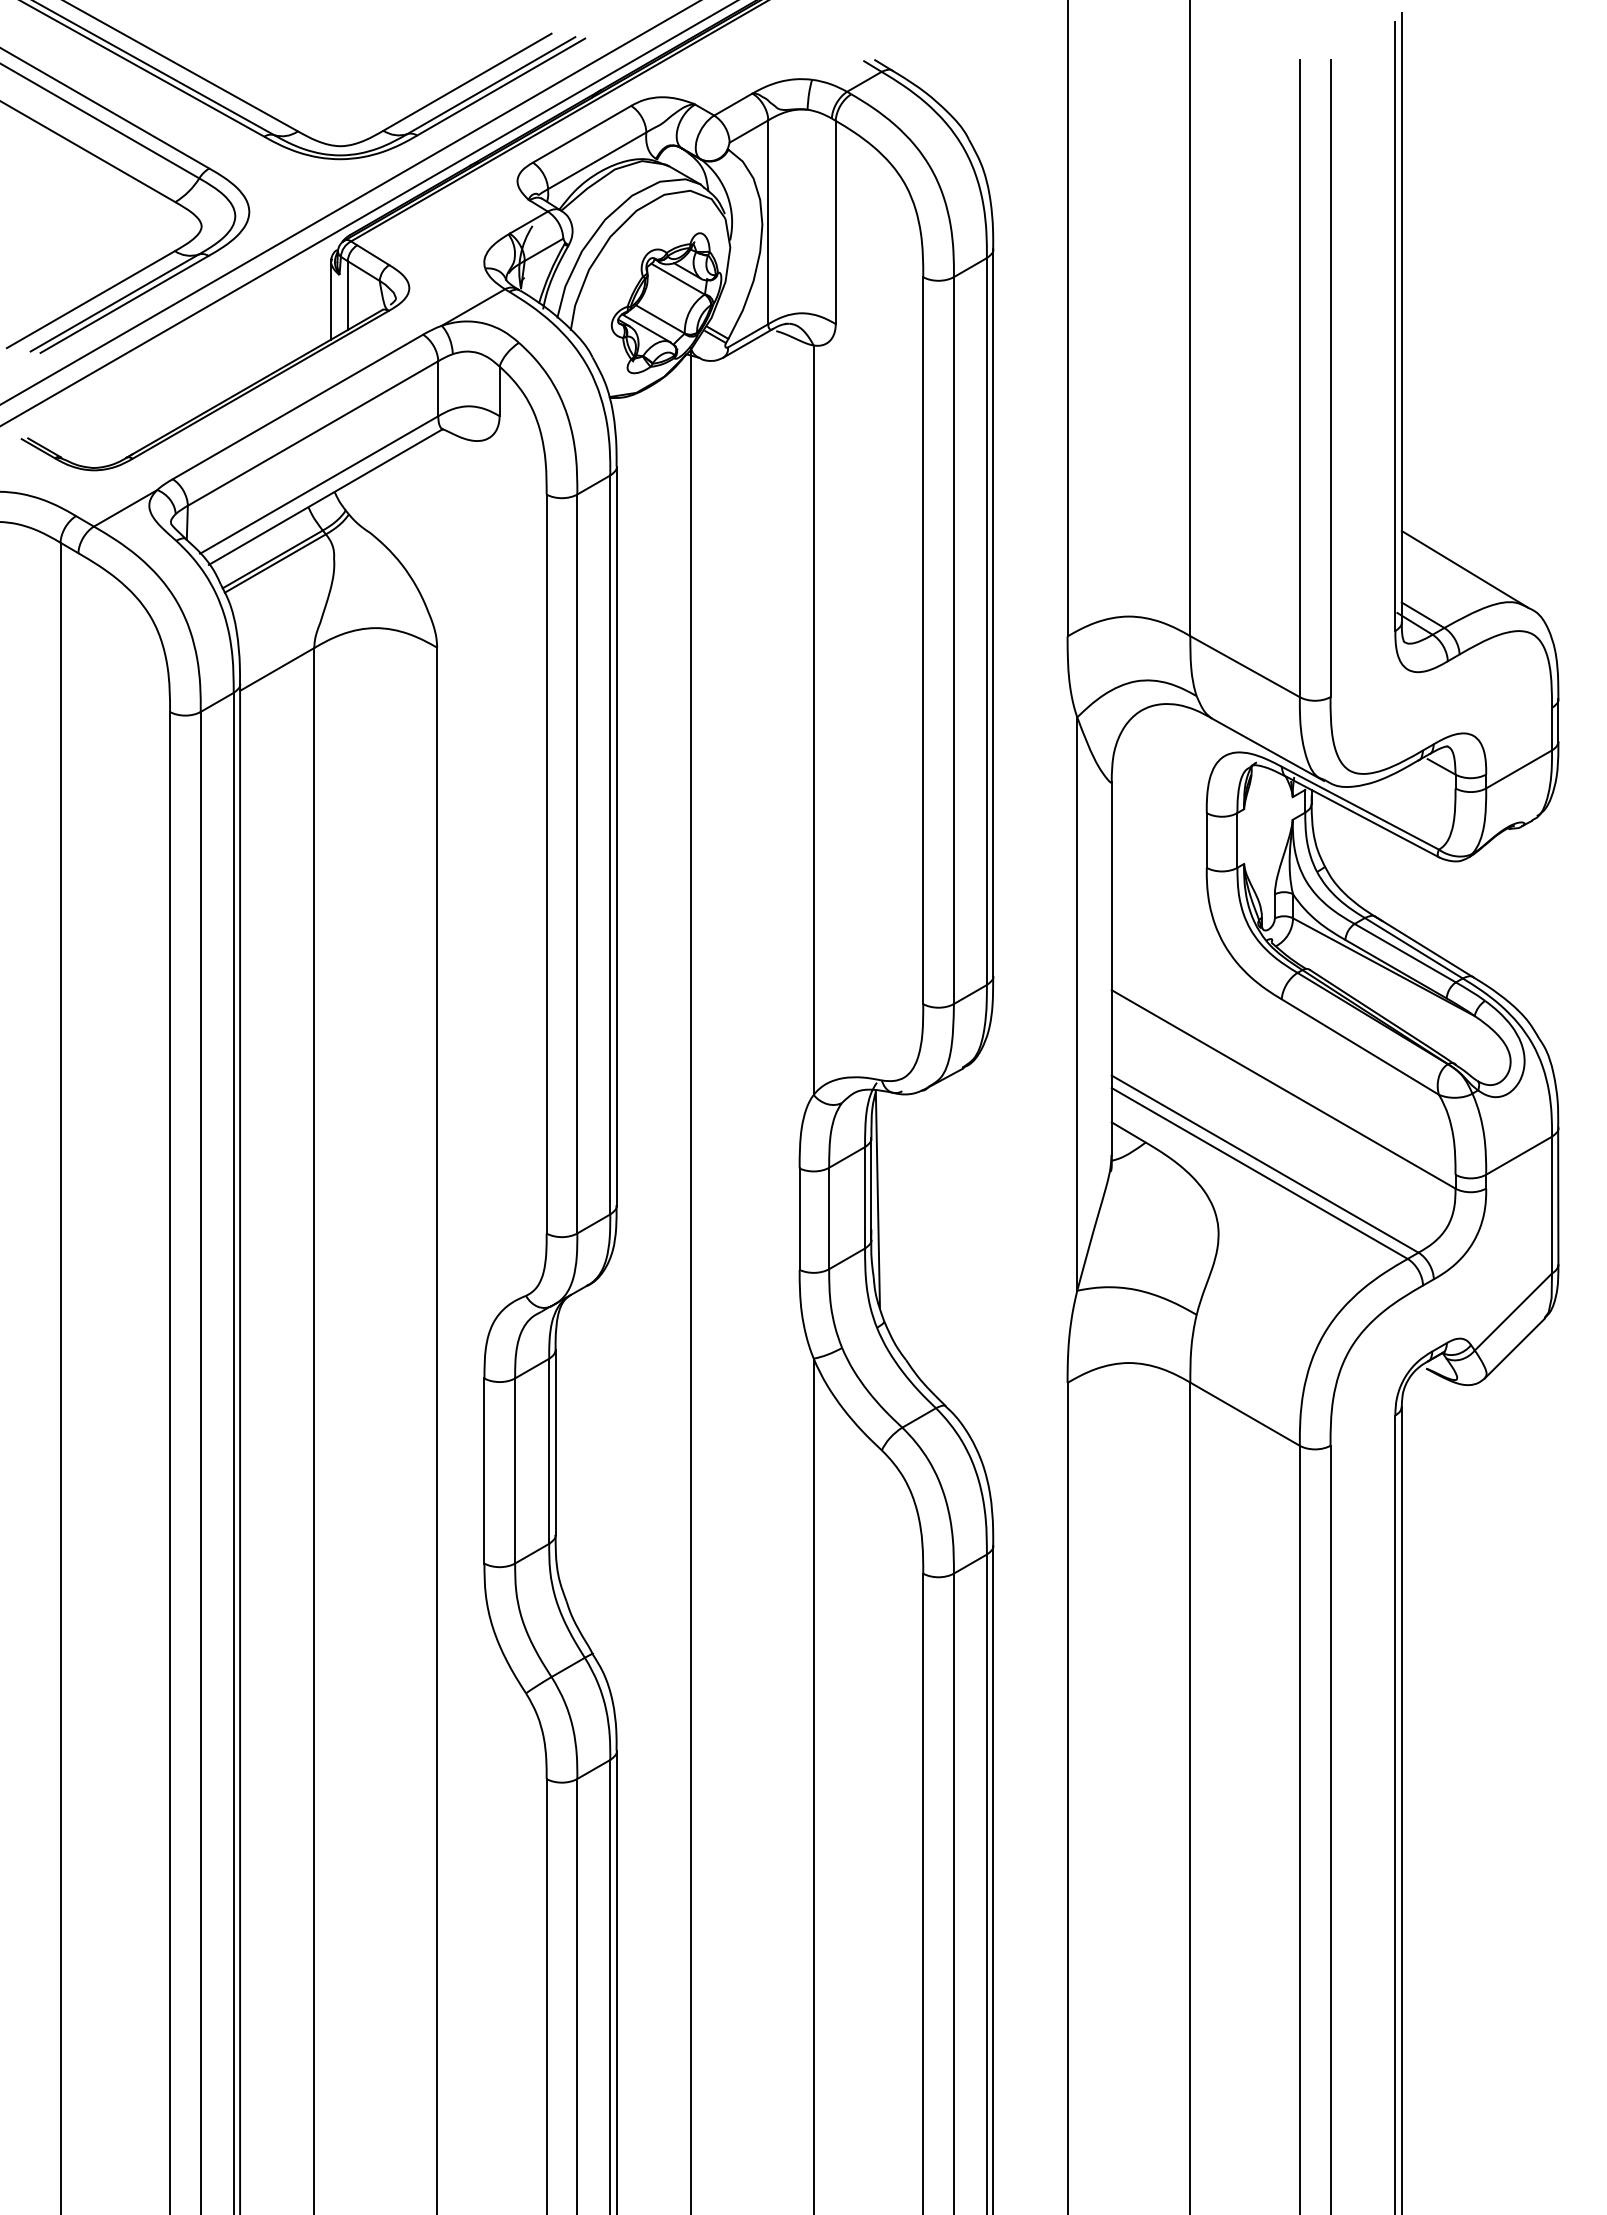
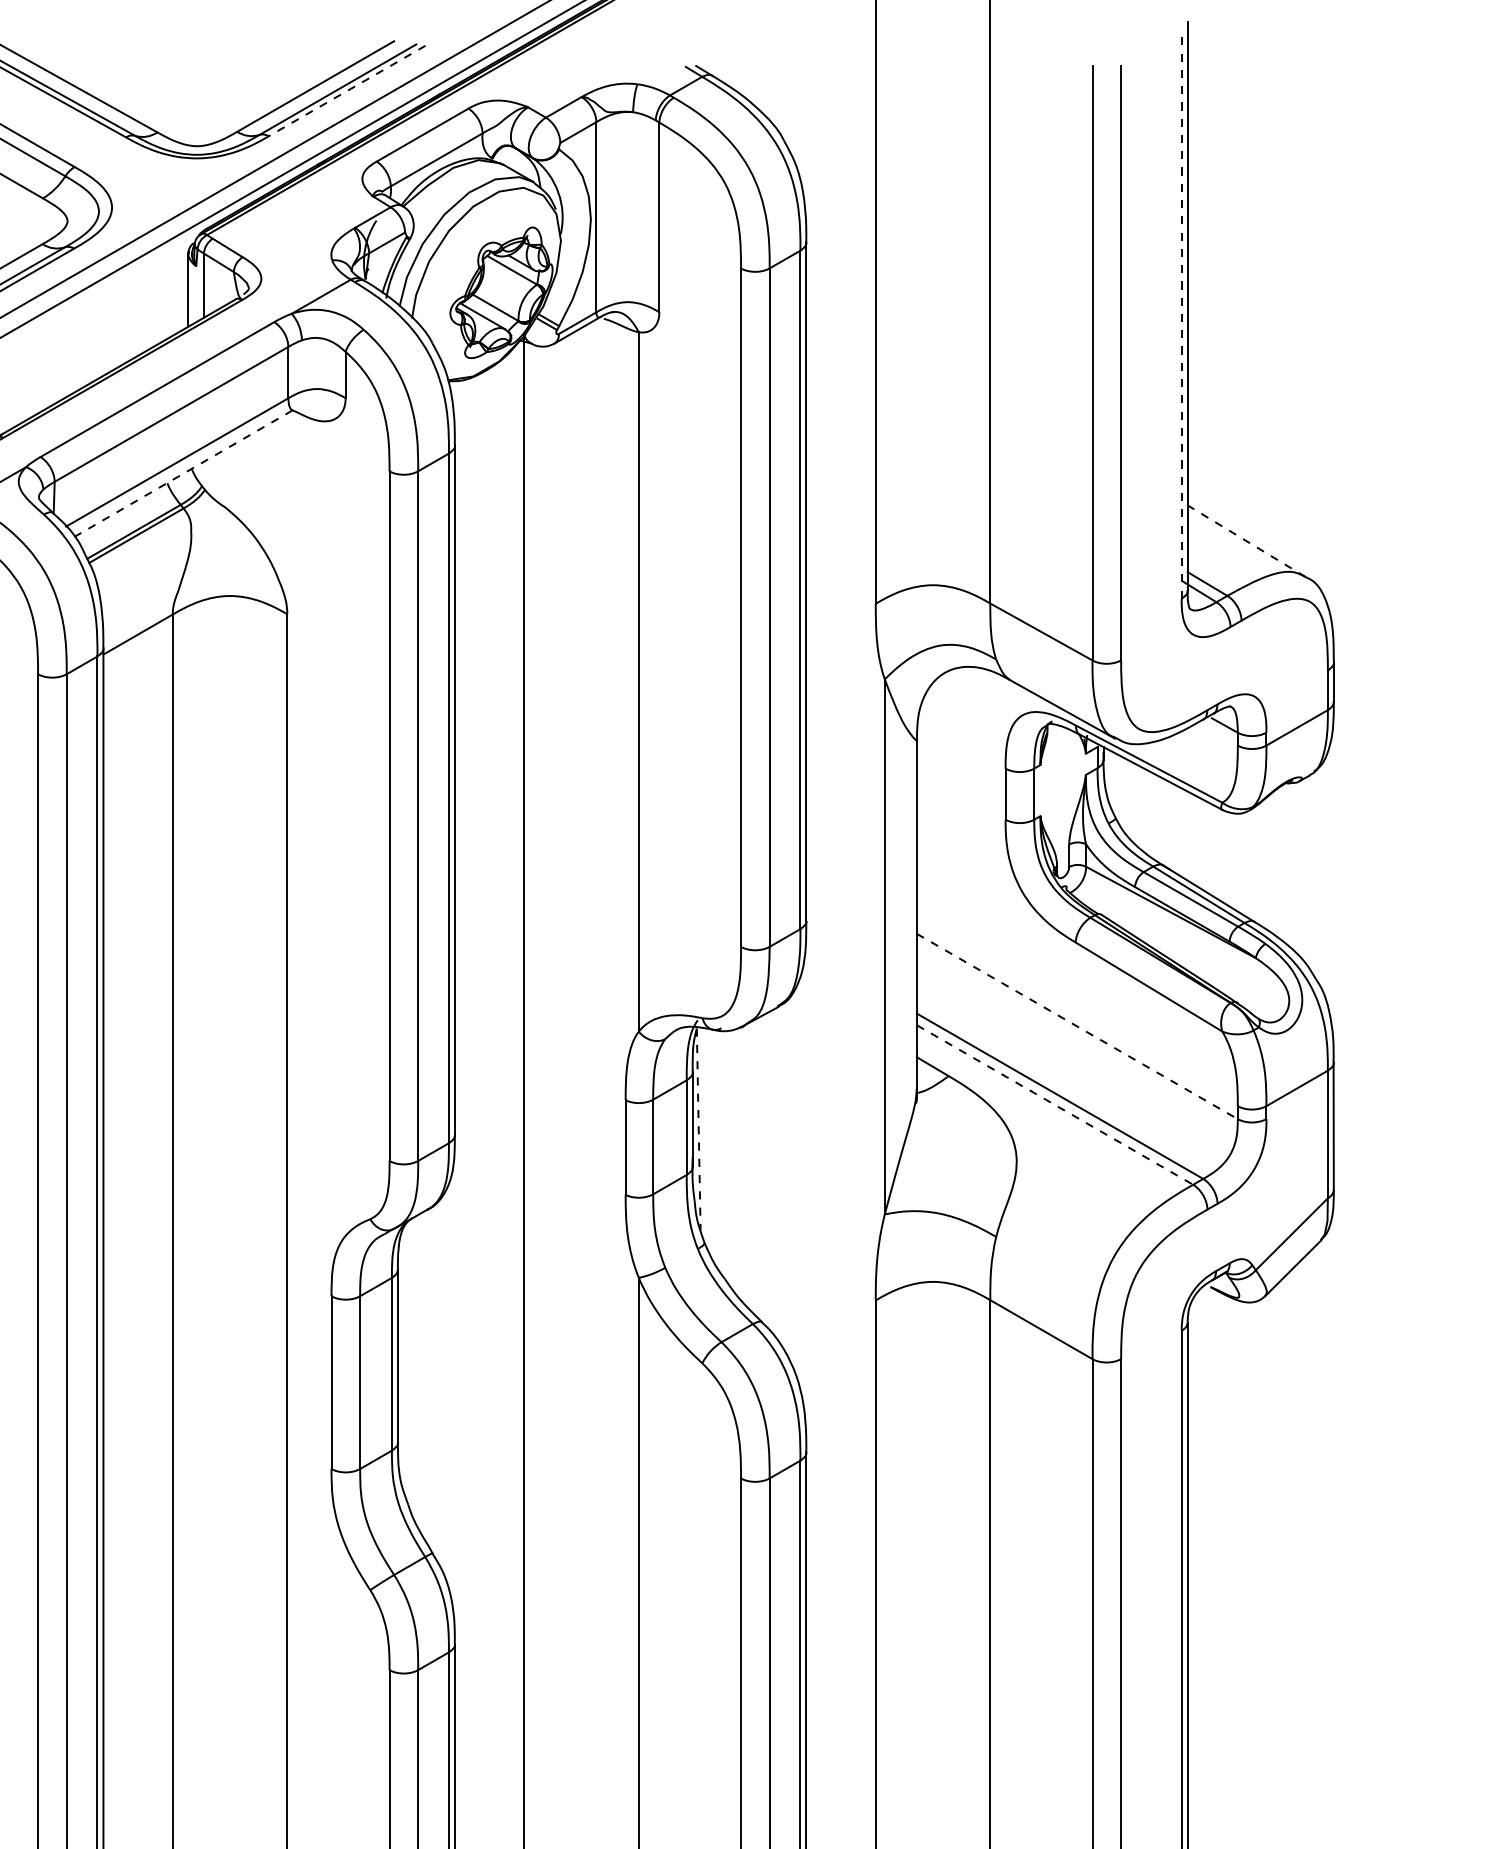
line: (500, 87) -> (346, 91), solid -> dashed
line: (1395, 326) -> (1181, 314), solid -> dashed
line: (325, 497) -> (183, 474), solid -> dashed
line: (1465, 569) -> (1247, 541), solid -> dashed
line: (1284, 1089) -> (1078, 1026), solid -> dashed
line: (1259, 1173) -> (1054, 1105), solid -> dashed
line: (877, 1199) -> (698, 1129), solid -> dashed

